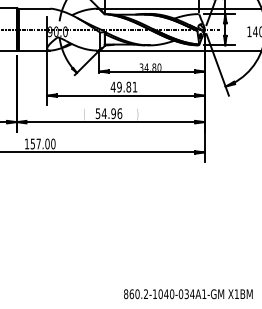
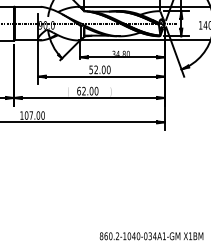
text: (123, 86) -> (99, 69), 49.81 -> 52.00
text: (108, 113) -> (87, 91), 54.96 -> 62.00
text: (32, 143) -> (26, 115), 157.00 -> 107.00

